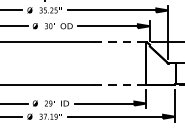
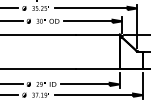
line: (119, 42) -> (97, 34), dashed -> solid
line: (119, 85) -> (97, 69), dashed -> solid

